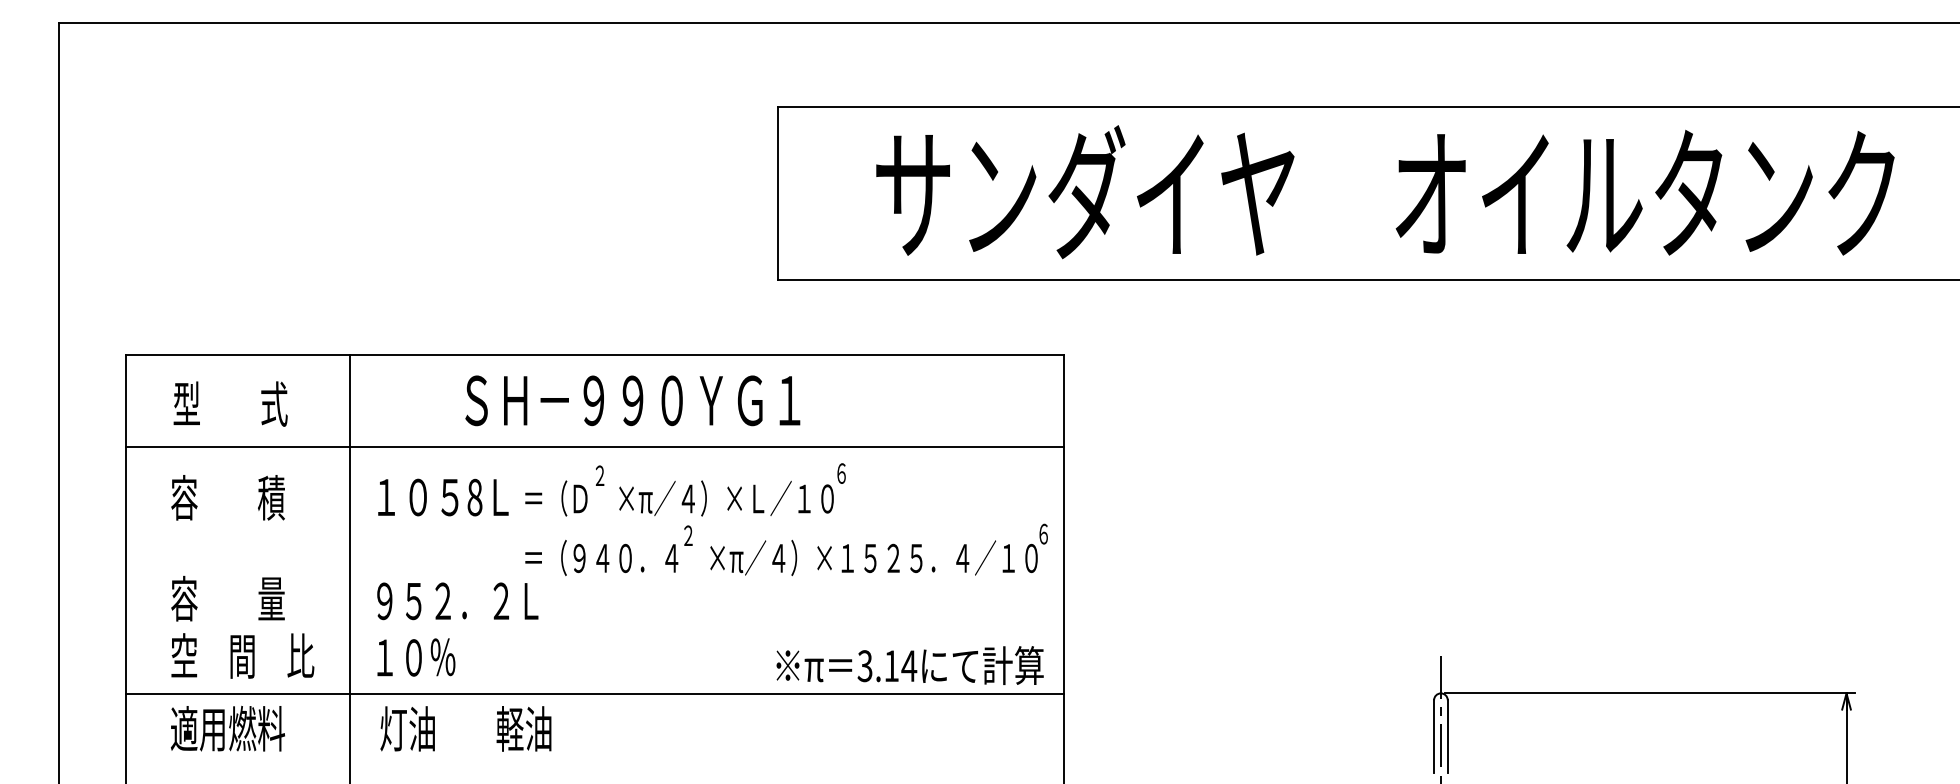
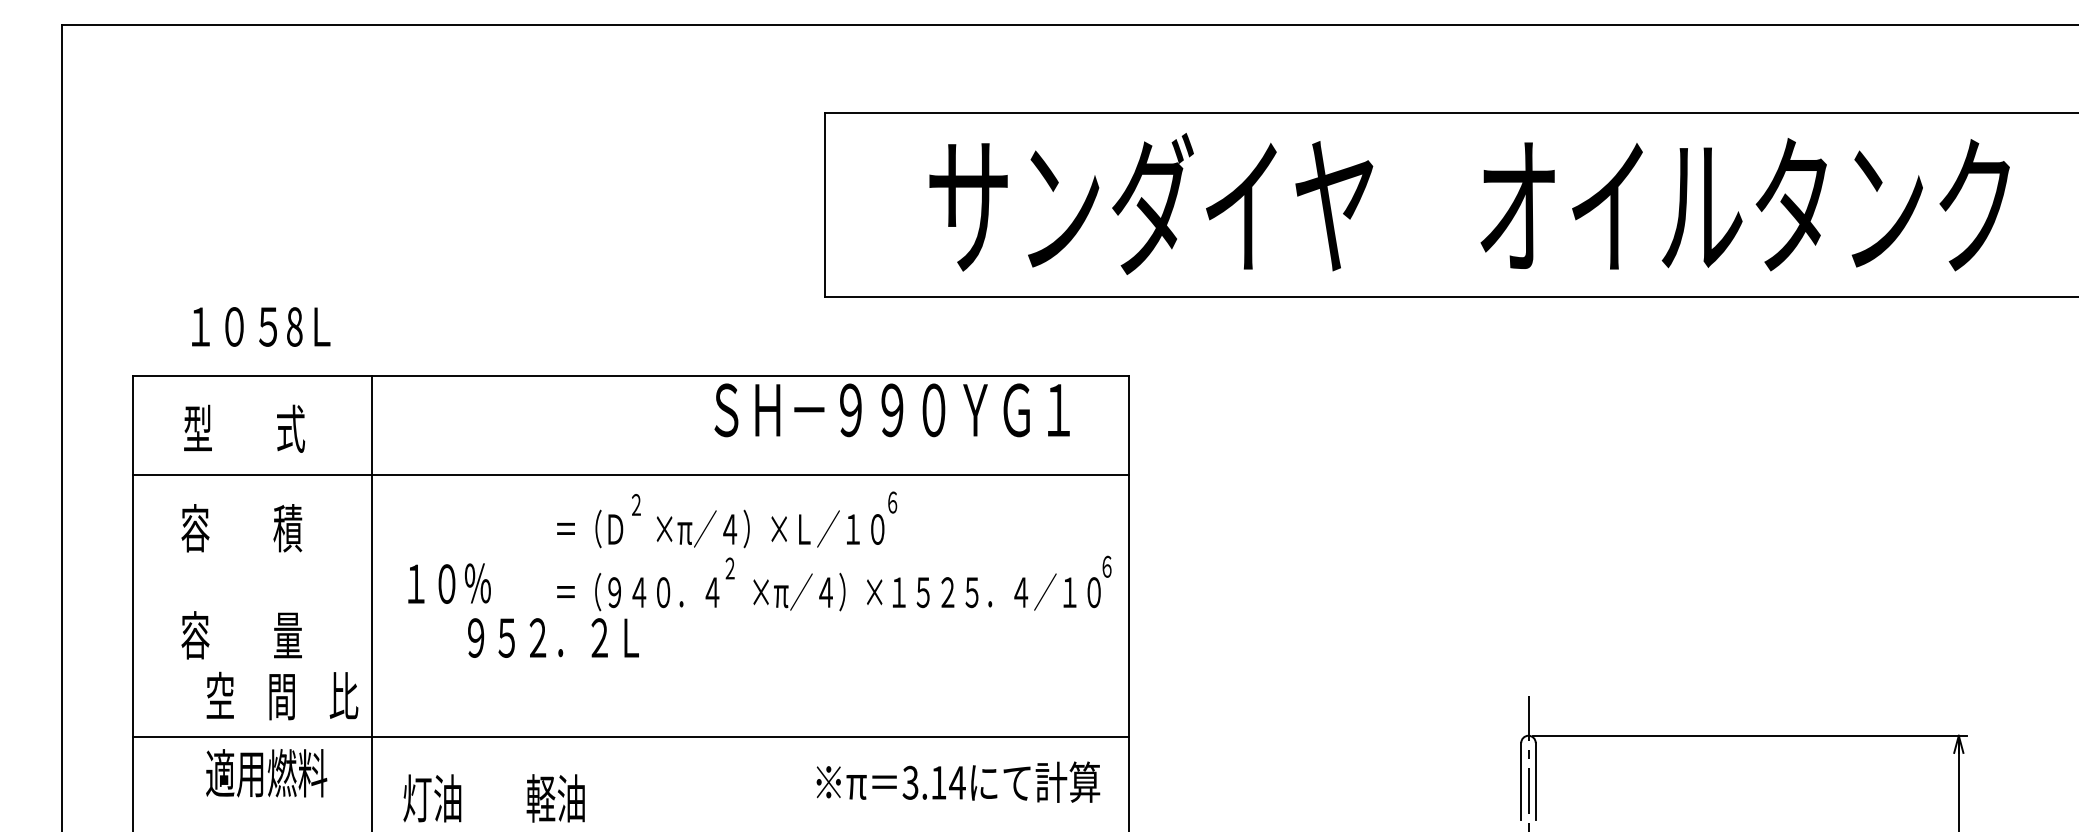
text: (632, 400) -> (891, 410), moved
text: (443, 497) -> (261, 326), moved
text: (457, 600) -> (553, 637), moved
text: (242, 655) -> (282, 695), moved
text: (416, 657) -> (449, 583), moved
text: (910, 664) -> (958, 781), moved
text: (227, 728) -> (266, 773), moved
text: (465, 728) -> (493, 798), moved

